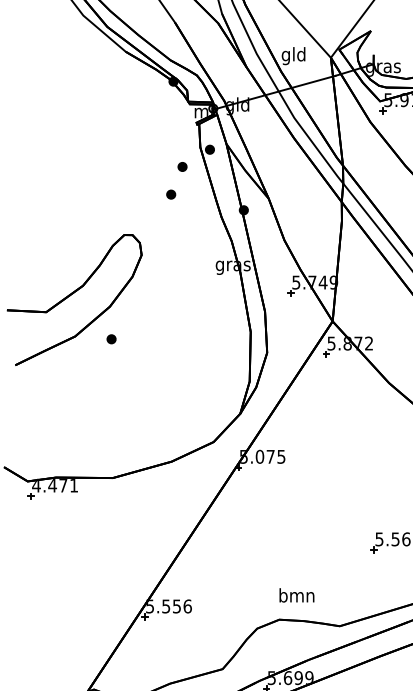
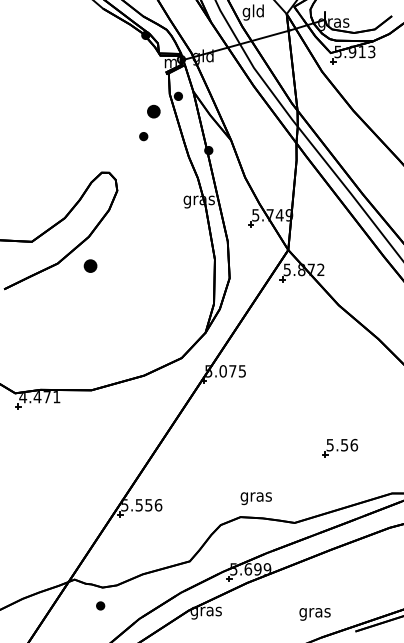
part: (182, 166) -> (153, 111), size x1.6
part: (110, 338) -> (89, 265), size x1.6
text: (296, 596) -> (255, 496), bmn -> gras

